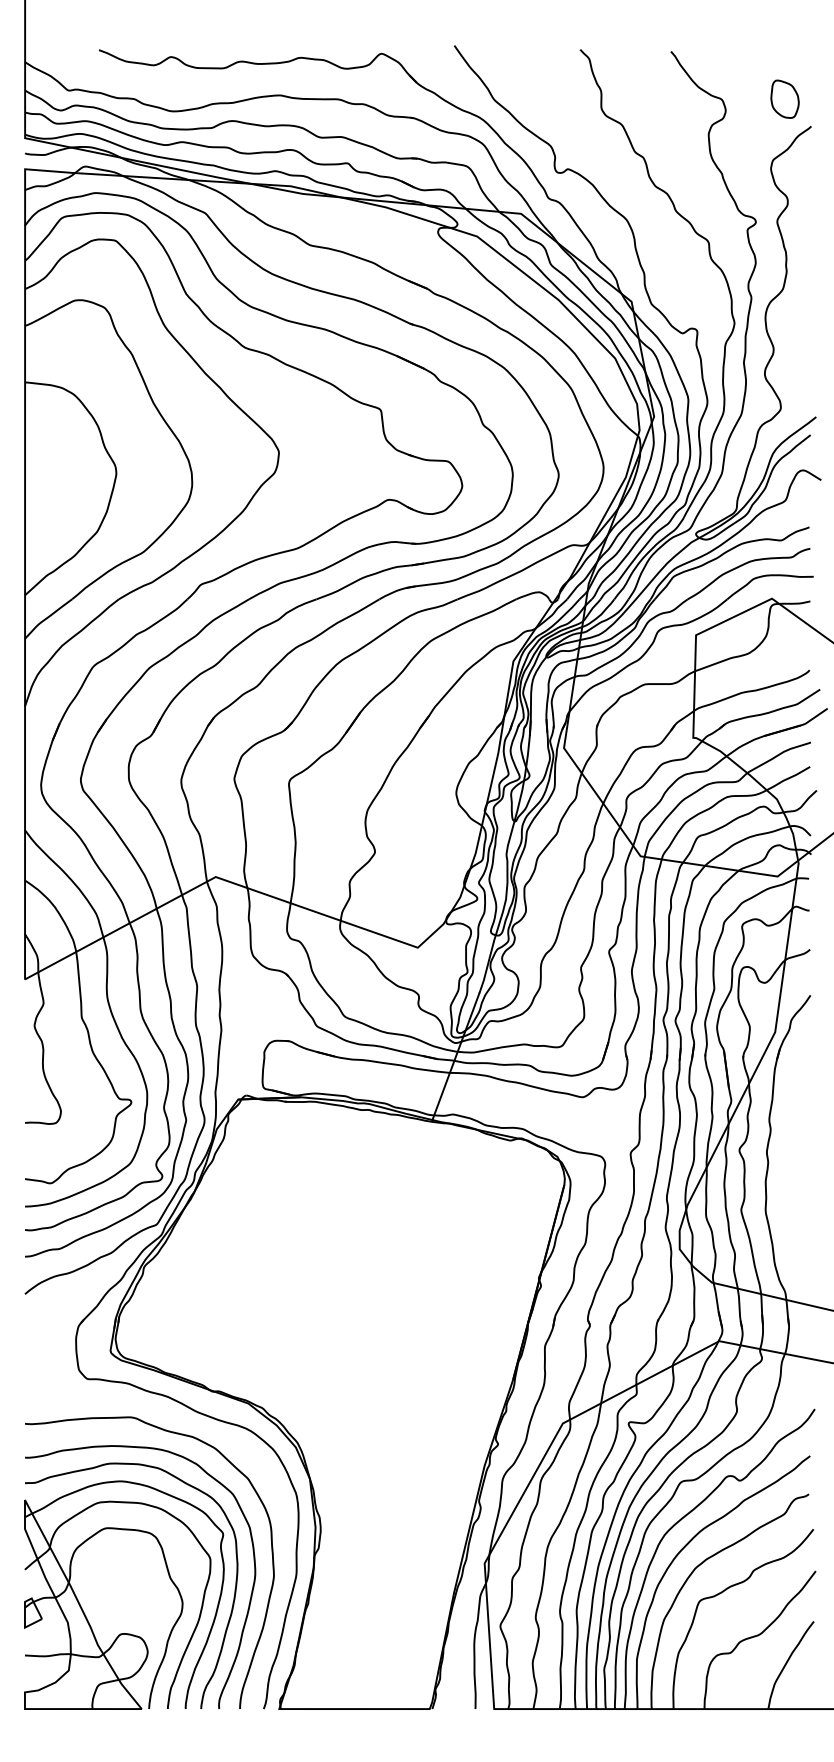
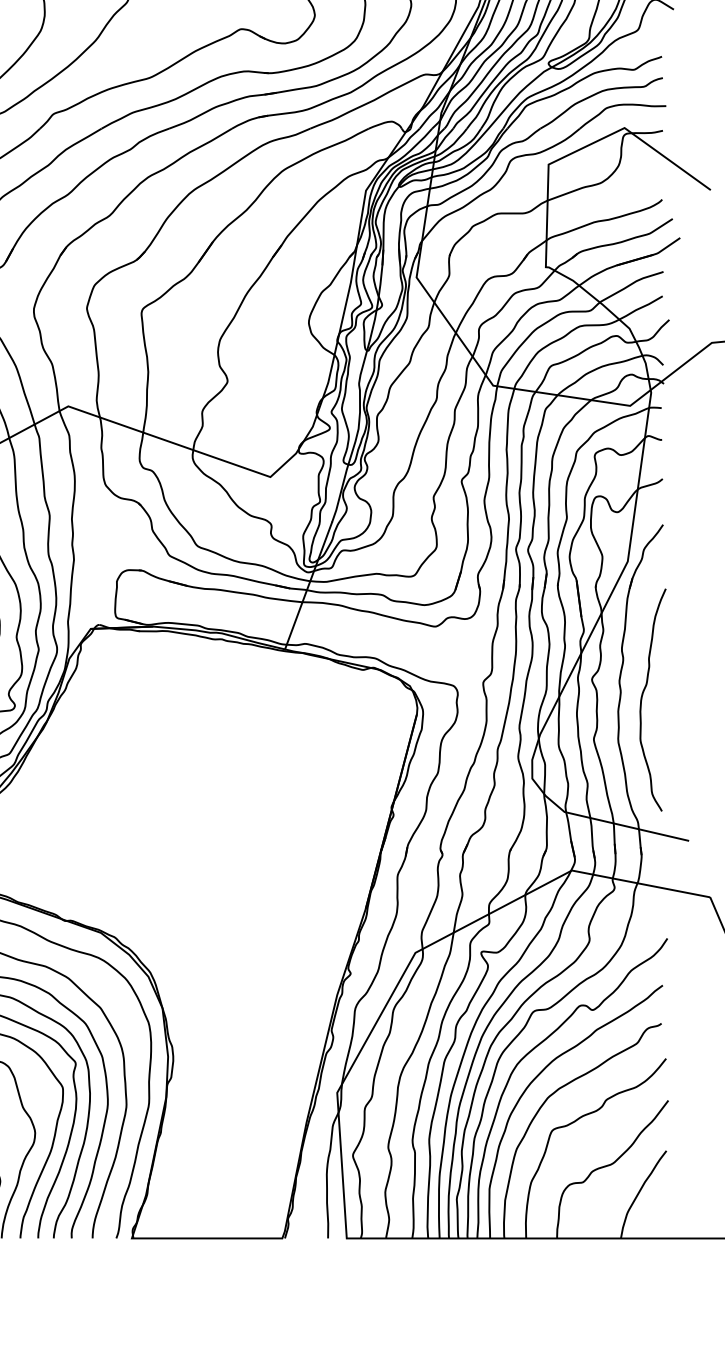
curve: (790, 1167) -> (643, 696), added

